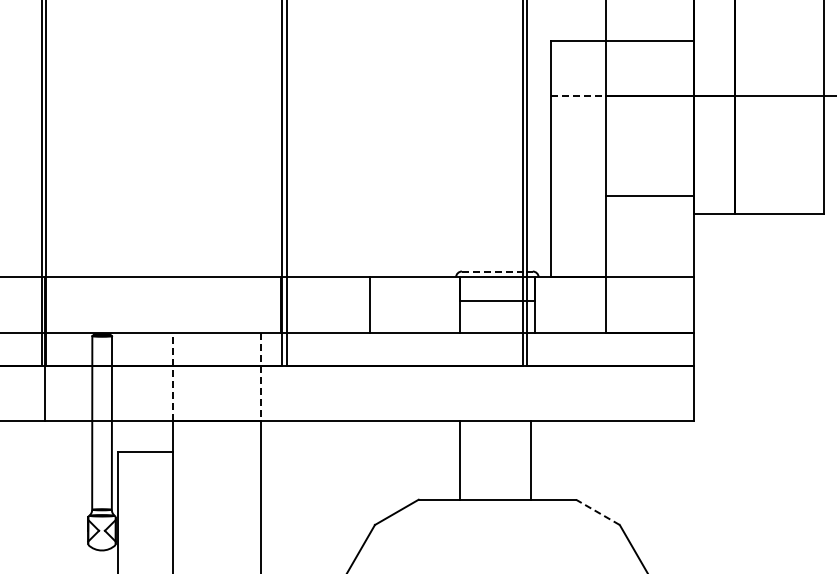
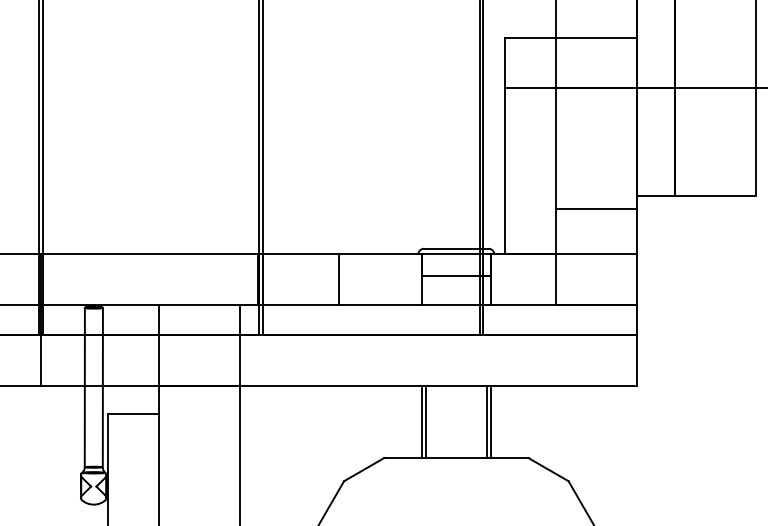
line: (578, 96) -> (530, 88), dashed -> solid
line: (649, 196) -> (595, 209), moved
line: (497, 271) -> (456, 248), dashed -> solid
line: (172, 376) -> (158, 345), dashed -> solid
line: (261, 377) -> (240, 345), dashed -> solid
line: (463, 460) -> (425, 422), added
line: (534, 460) -> (490, 422), added
line: (597, 512) -> (548, 469), dashed -> solid

